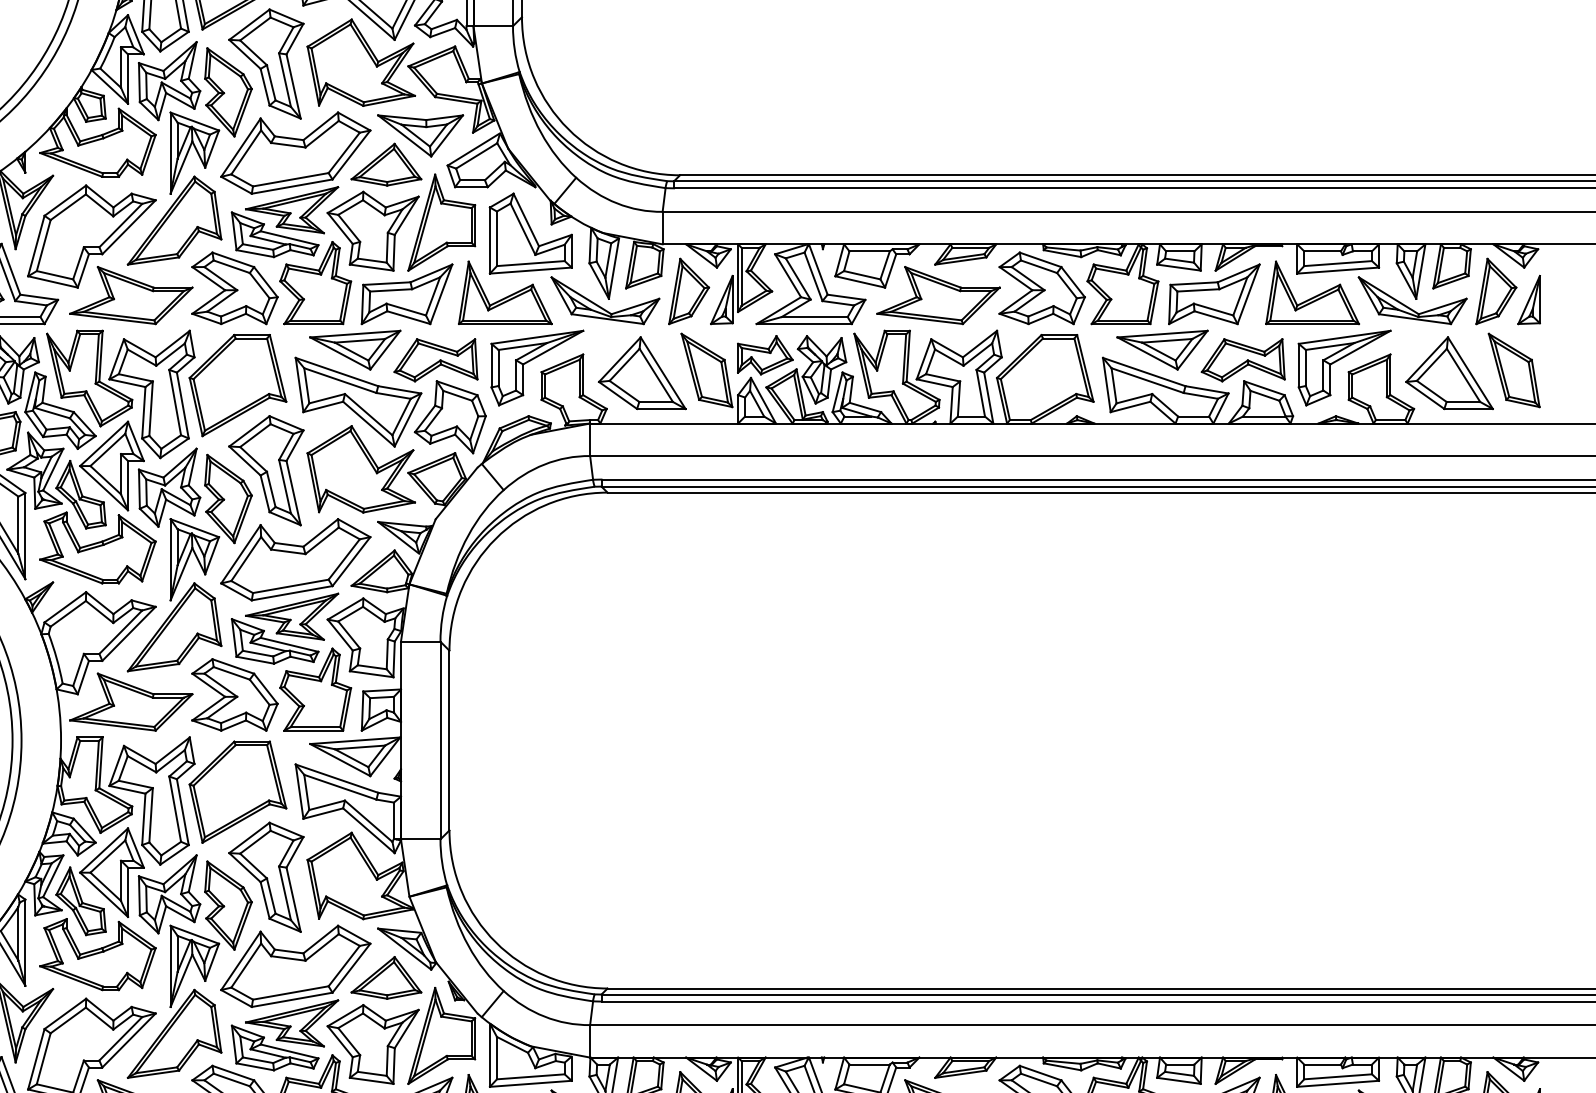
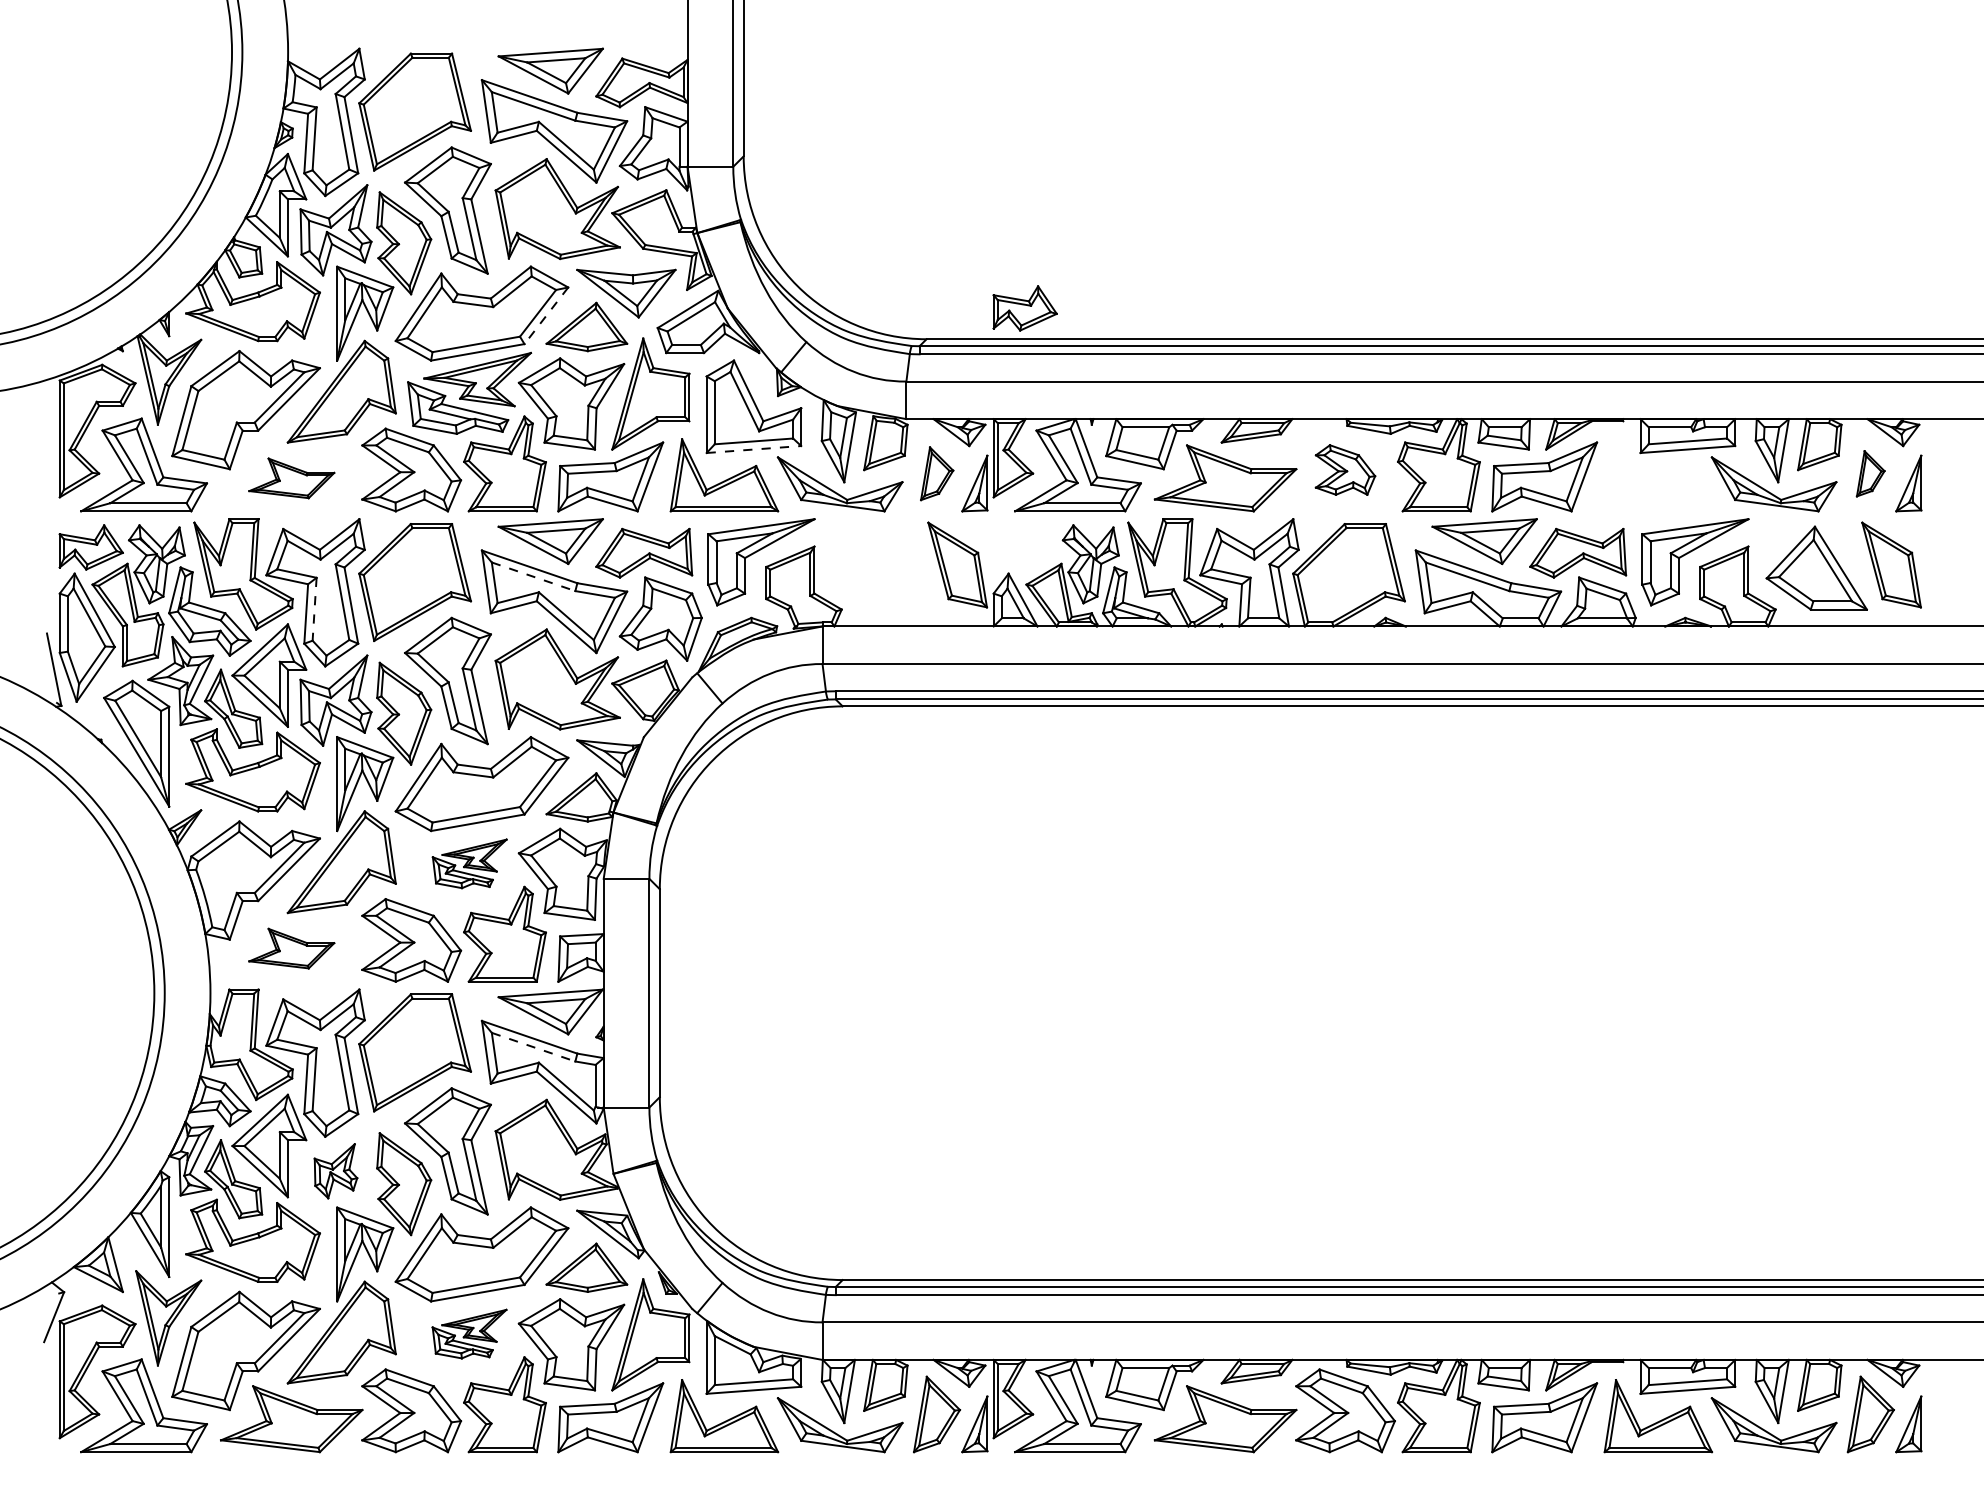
line: (351, 154) -> (546, 315), solid -> dashed
line: (531, 270) -> (754, 449), solid -> dashed
part: (1042, 287) -> (1345, 469), size x0.6
part: (689, 291) -> (937, 473), size x0.7
part: (1495, 291) -> (1870, 473), size x0.6
part: (1312, 293) -> (1658, 475), removed
part: (131, 295) -> (291, 478), size x0.6
part: (764, 355) -> (1024, 308), moved
part: (641, 372) -> (882, 567), removed
line: (341, 380) -> (534, 576), solid -> dashed
line: (150, 408) -> (314, 609), solid -> dashed
part: (284, 628) -> (469, 863), size x0.6
part: (131, 701) -> (291, 948), size x0.6
line: (341, 787) -> (534, 1047), solid -> dashed
part: (169, 894) -> (335, 1171), size x0.6
part: (284, 1034) -> (469, 1333), size x0.6

